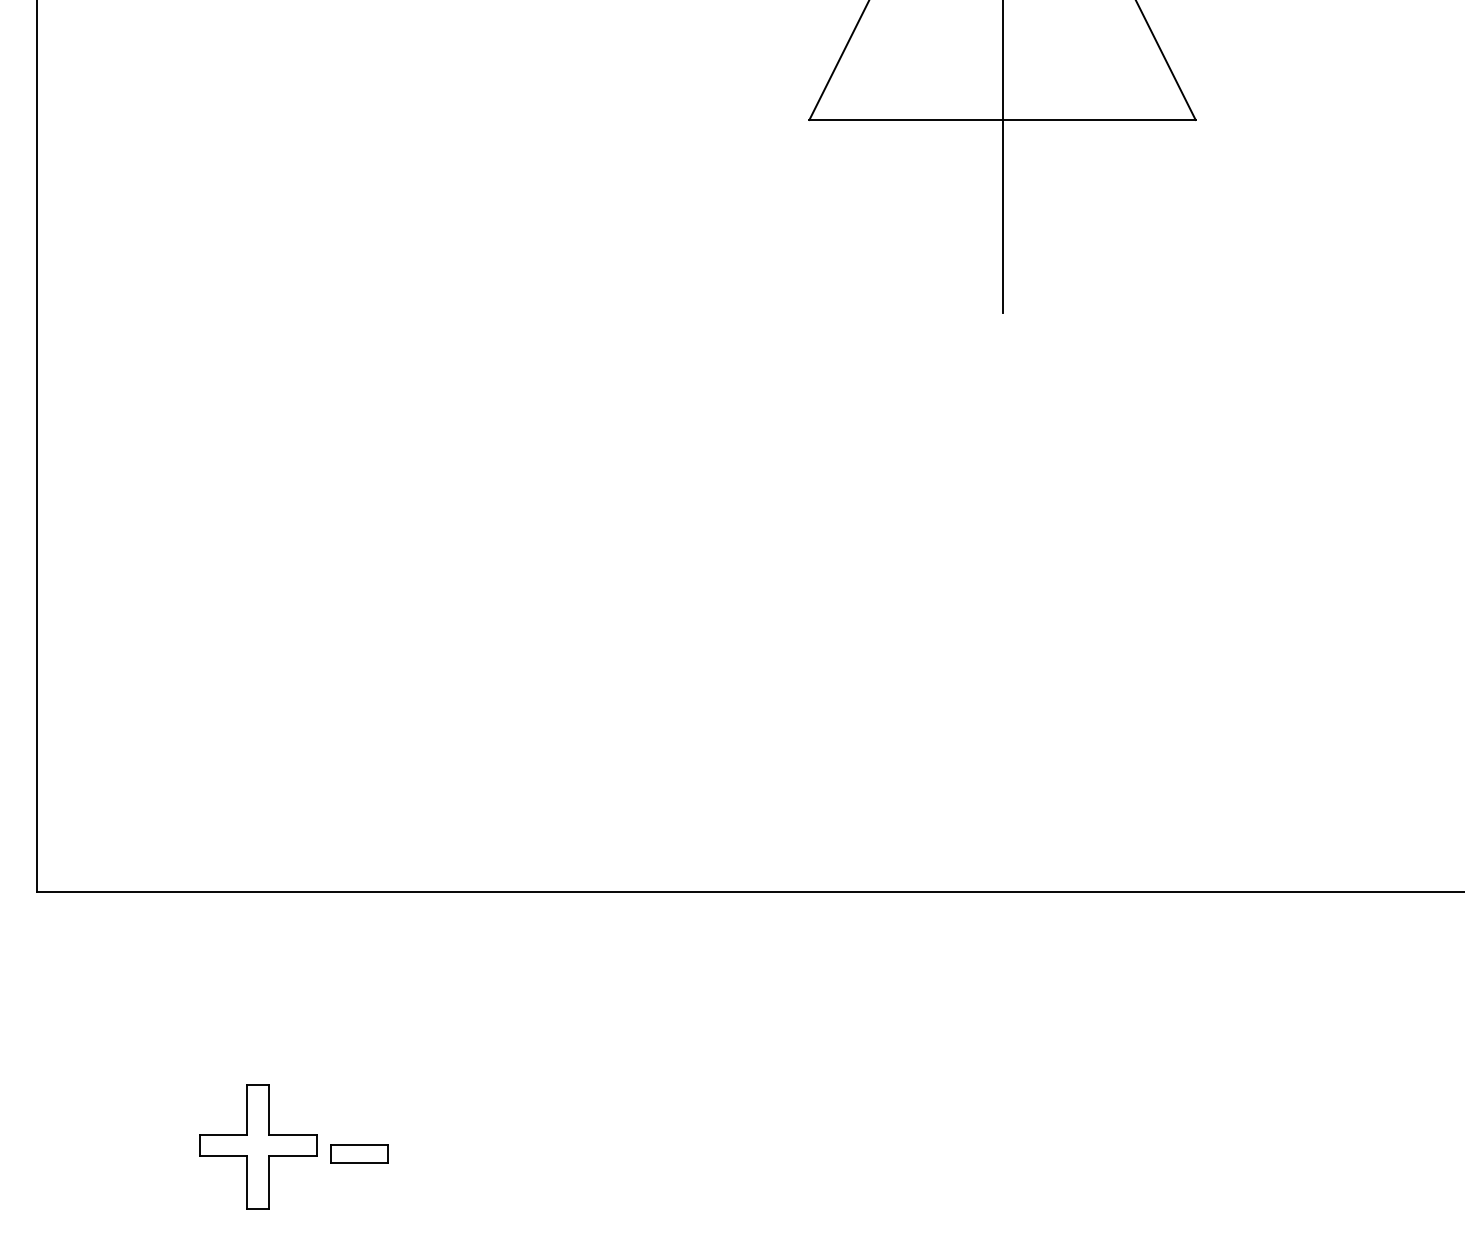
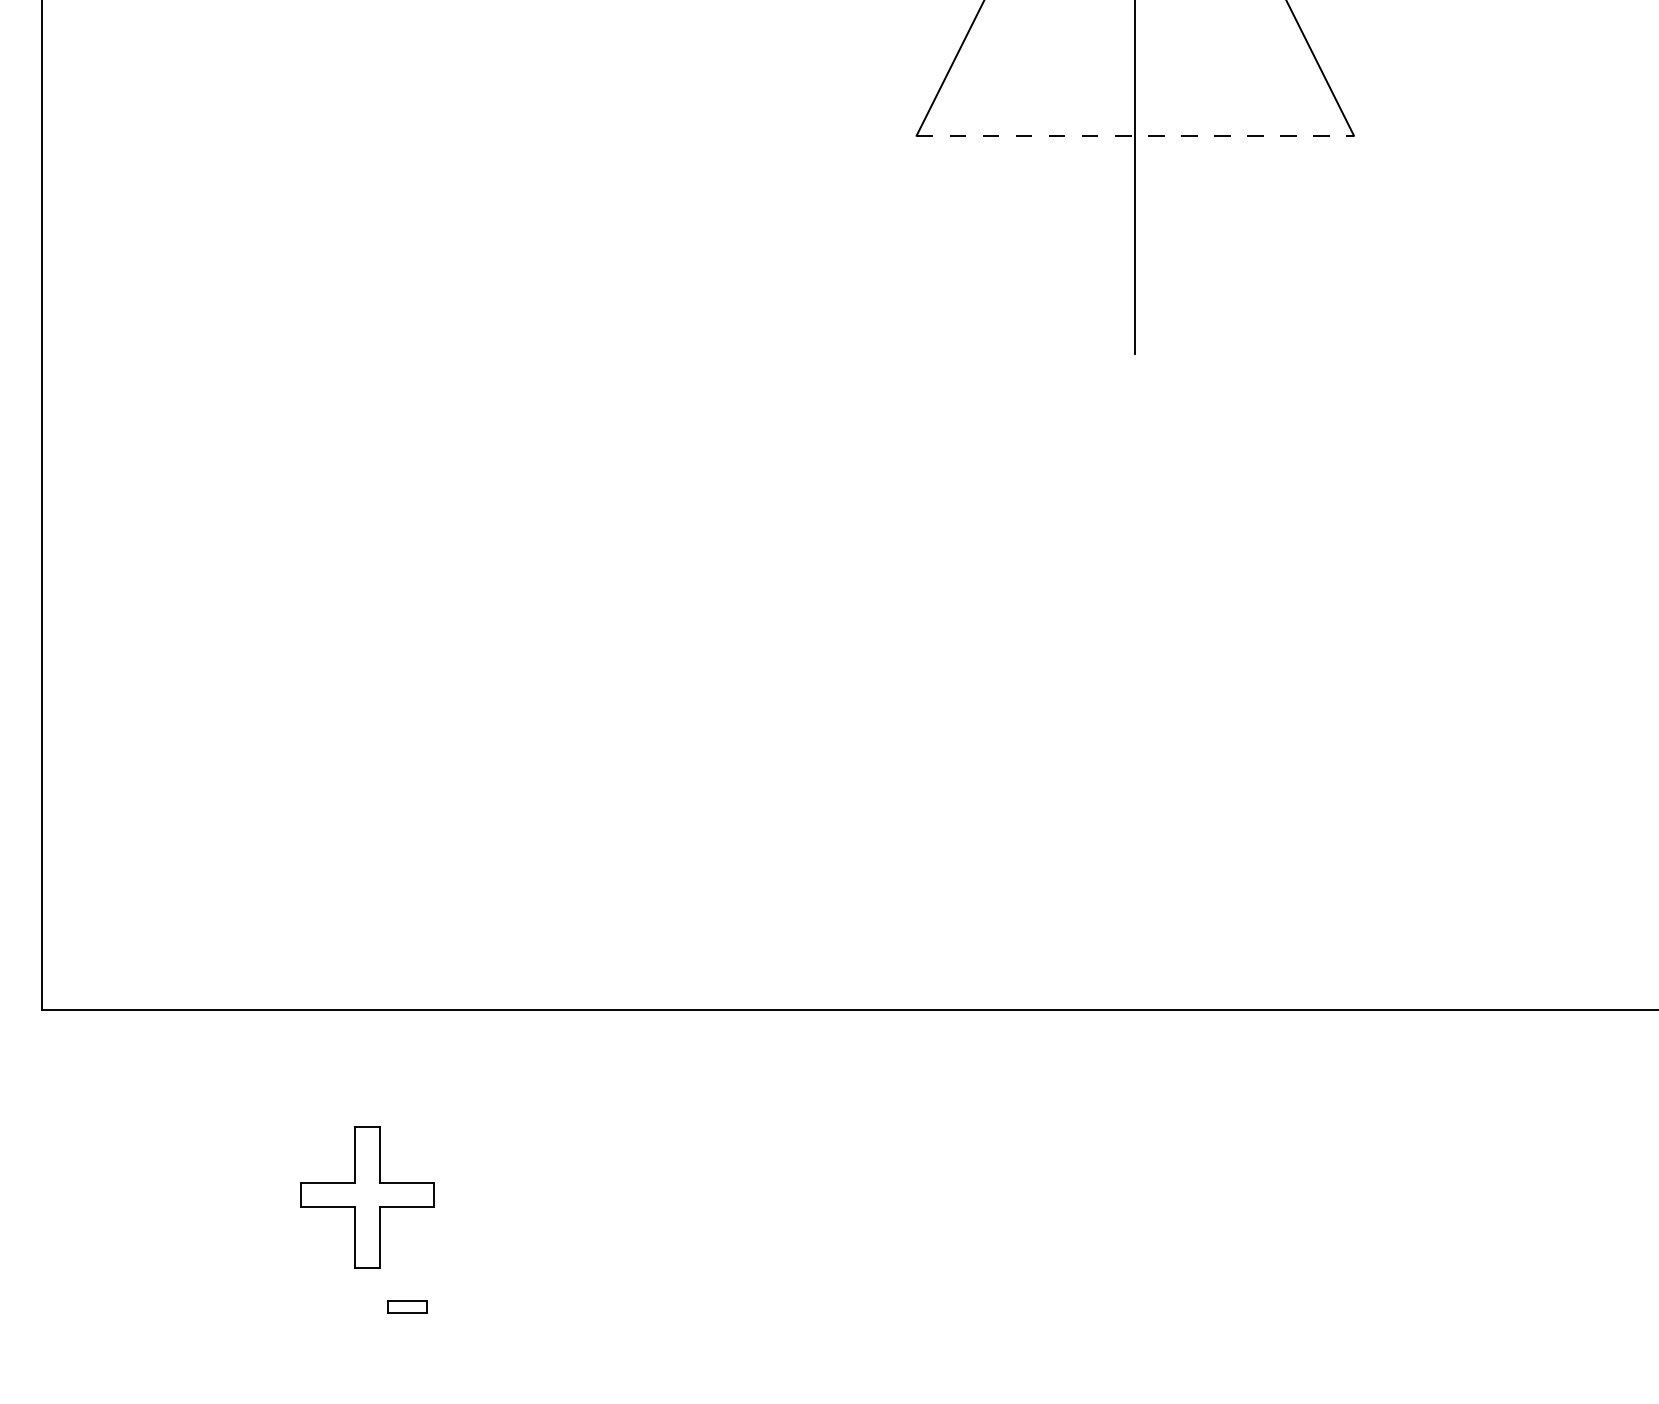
line: (1003, 119) -> (1136, 135), solid -> dashed
part: (258, 1146) -> (367, 1196), moved
part: (359, 1153) -> (407, 1306), size x0.6

